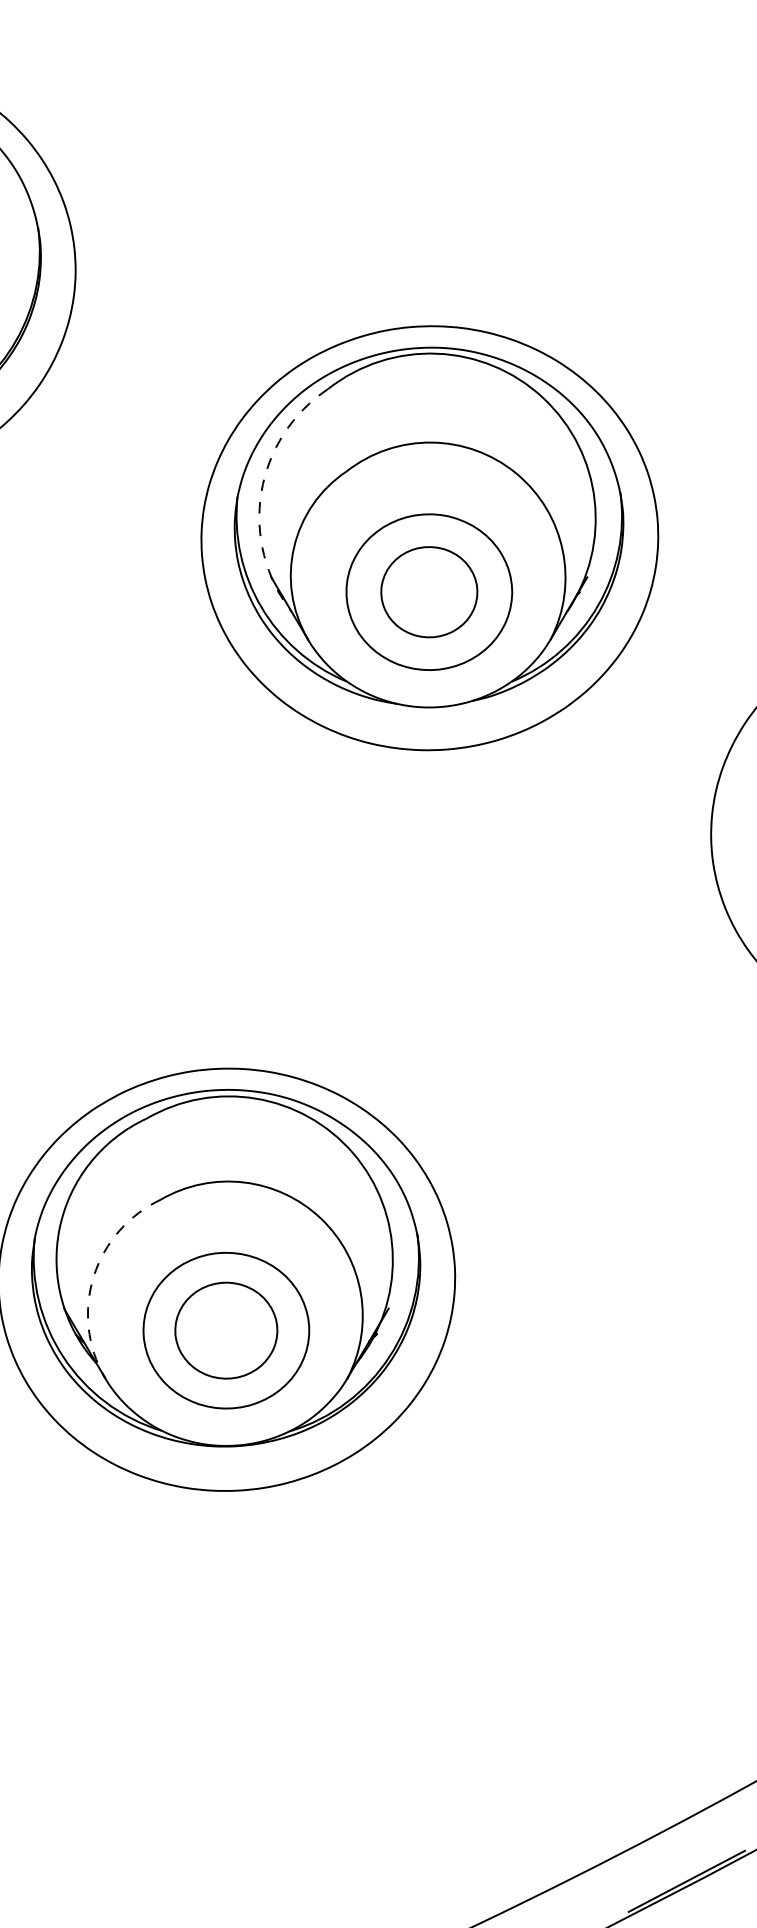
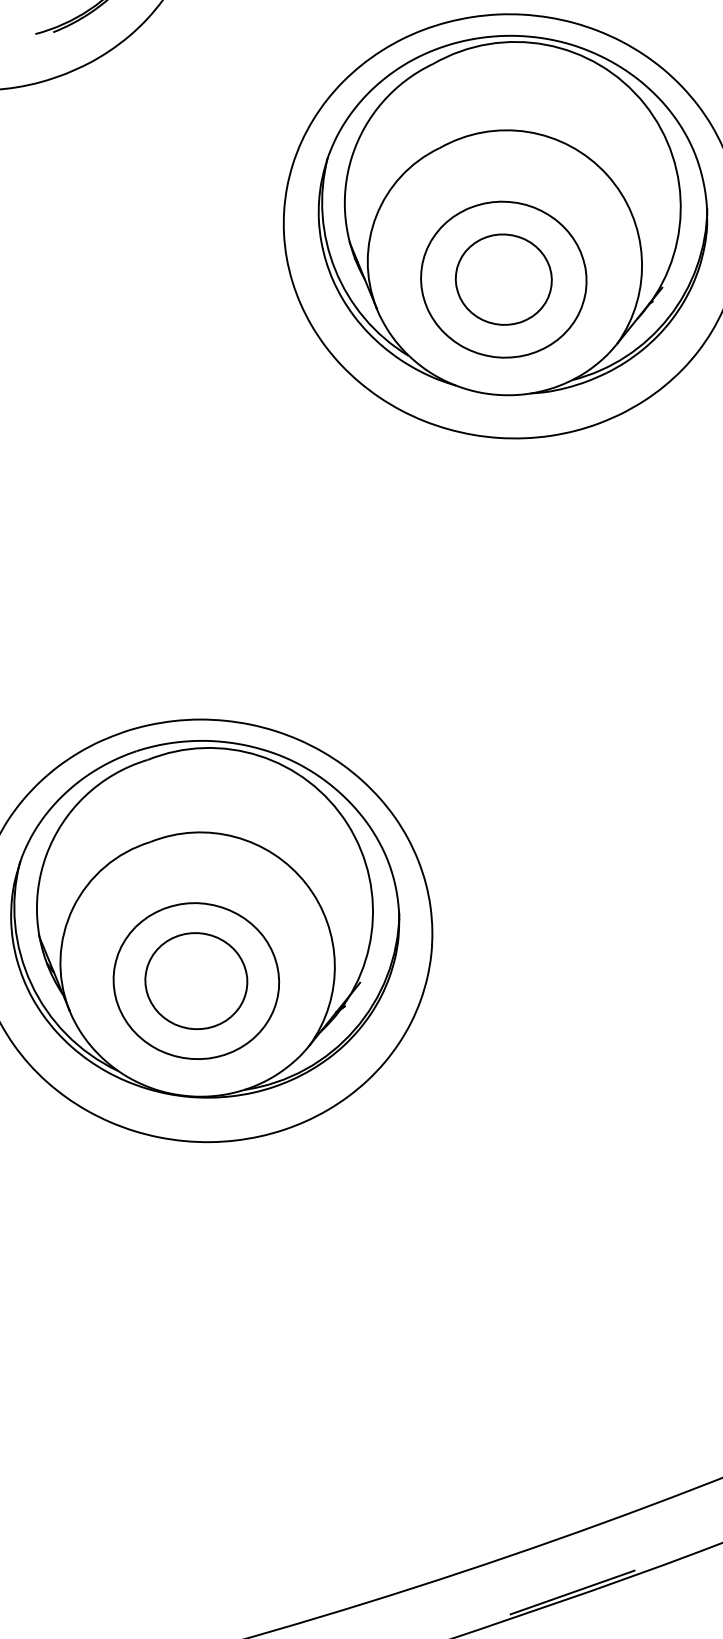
arc: (261, 492) -> (352, 156), dashed -> solid
arc: (93, 1276) -> (72, 908), dashed -> solid

